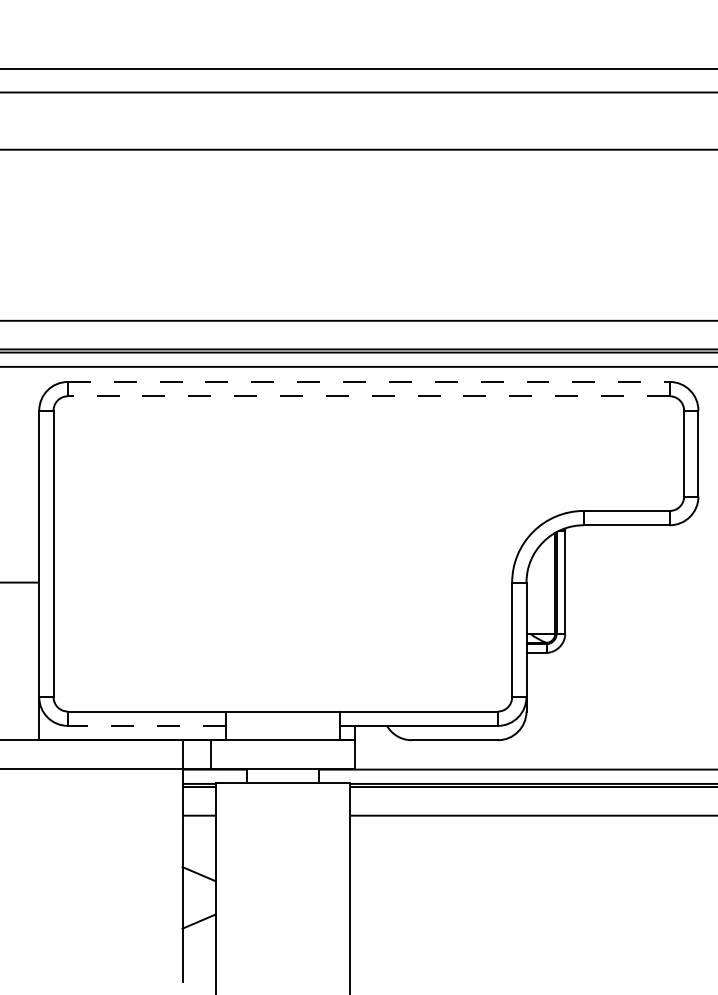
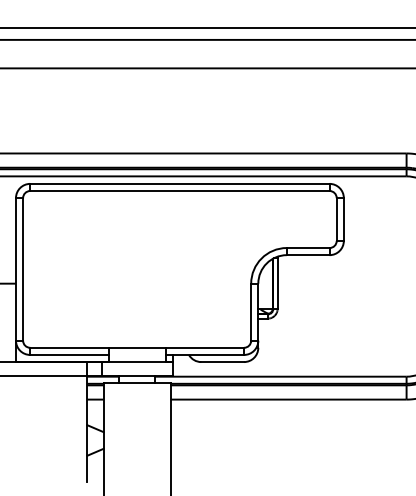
line: (368, 381) -> (179, 183), dashed -> solid
line: (368, 397) -> (179, 191), dashed -> solid
line: (144, 724) -> (68, 354), dashed -> solid

